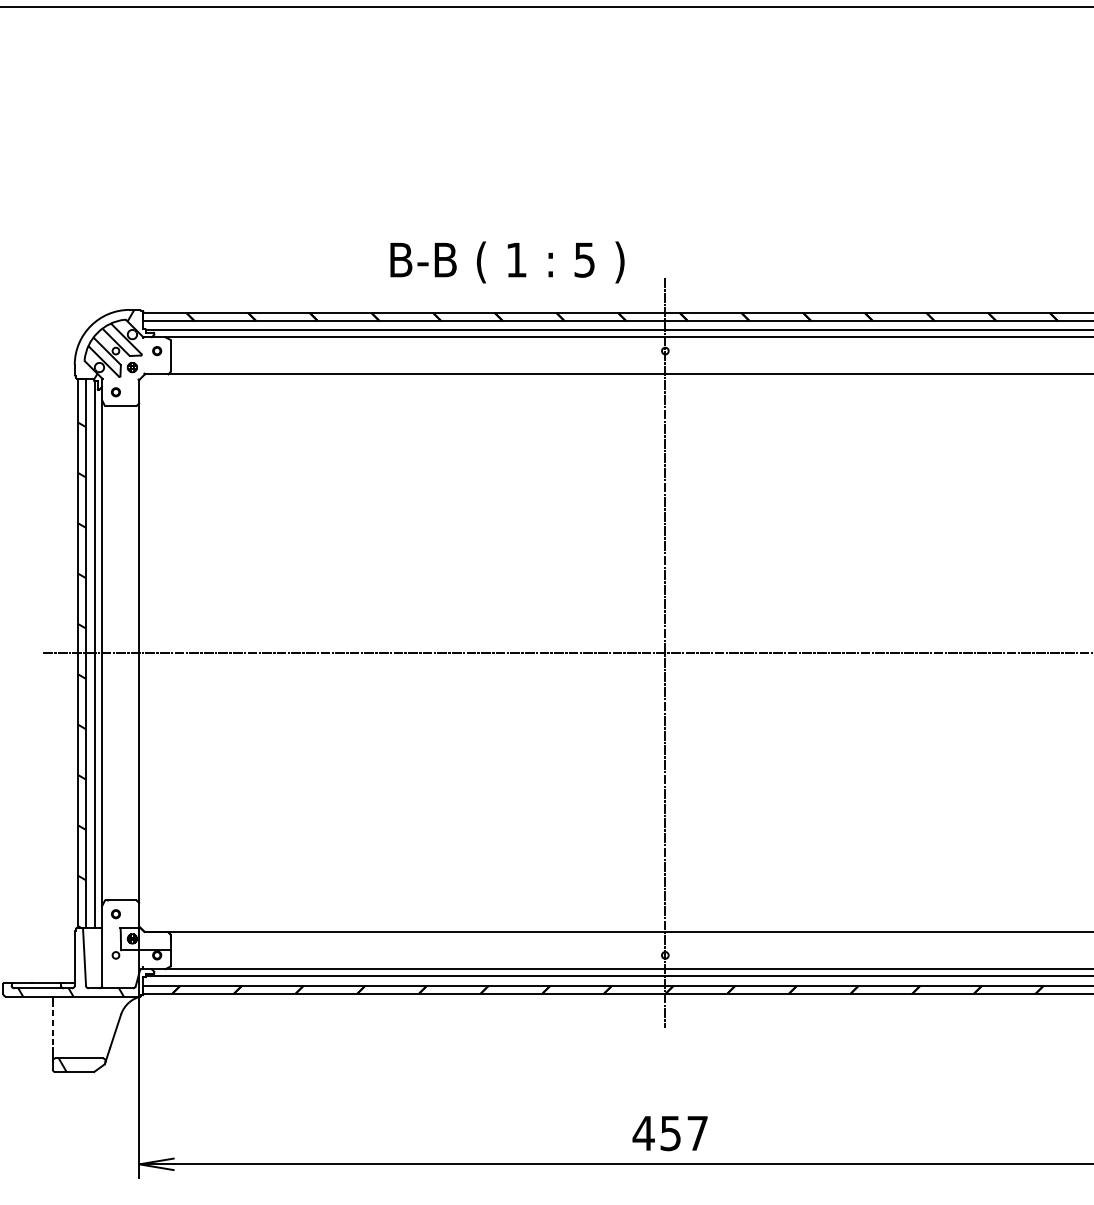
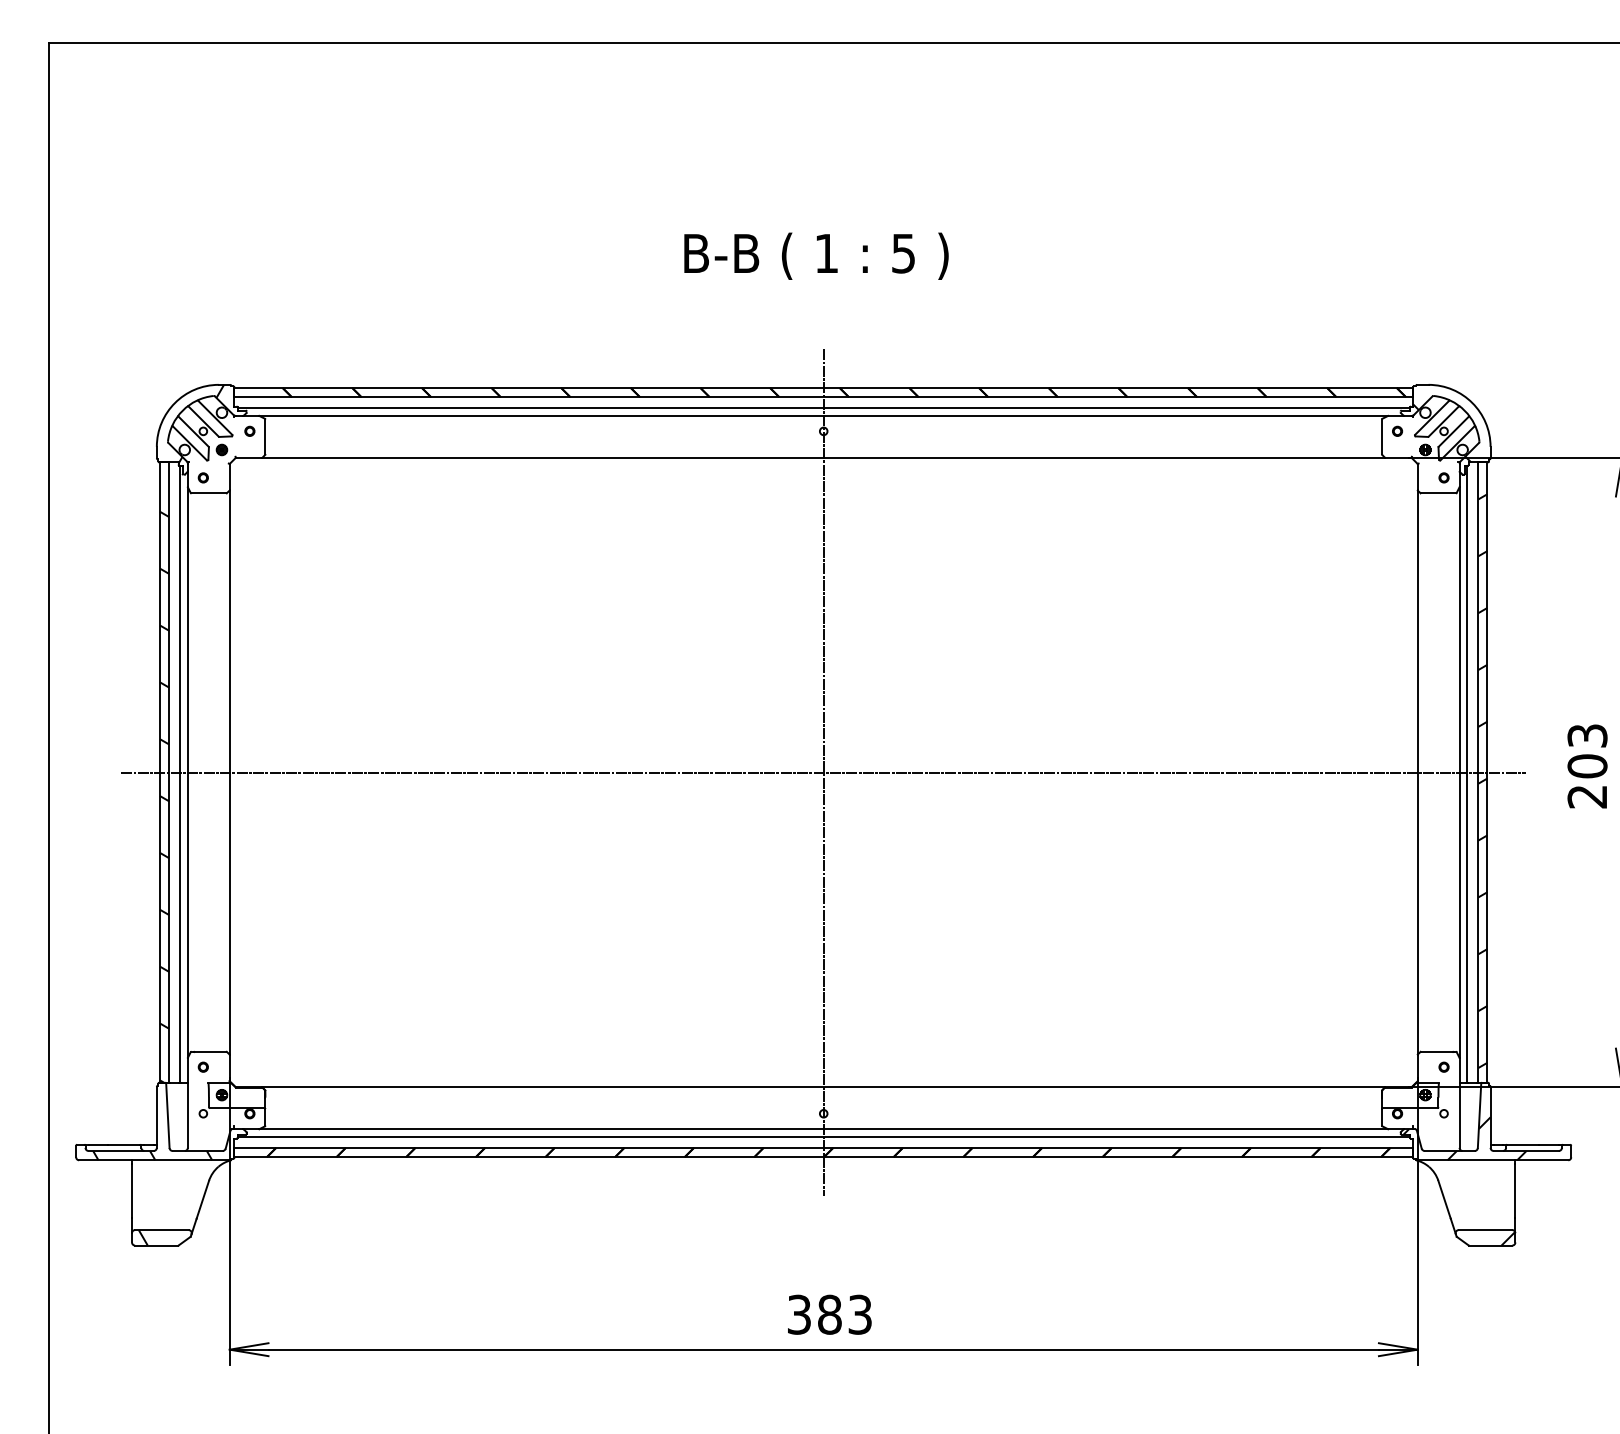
text: (507, 261) -> (816, 255), moved
line: (53, 1024) -> (132, 1191), dashed -> solid
text: (669, 1133) -> (828, 1314), 457 -> 383

